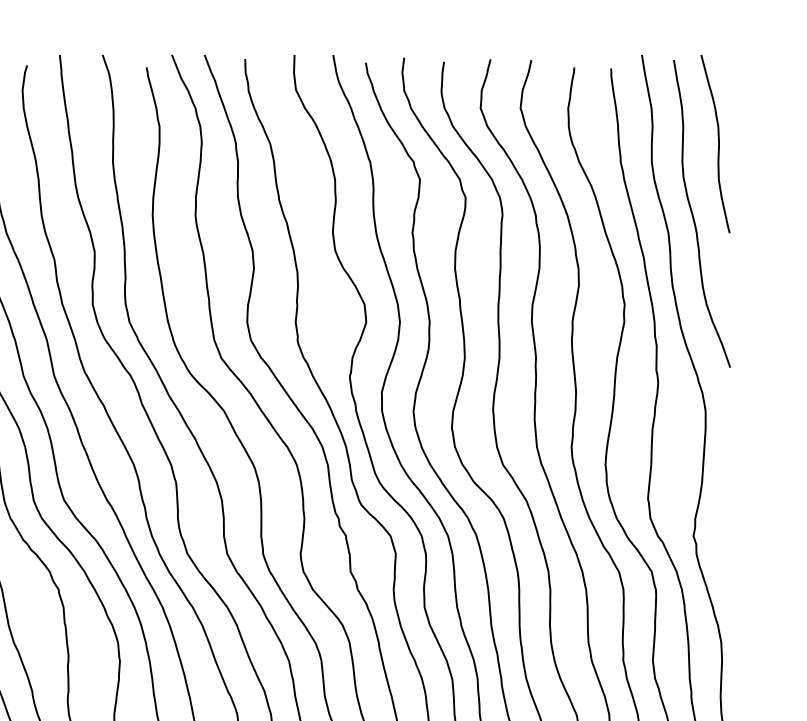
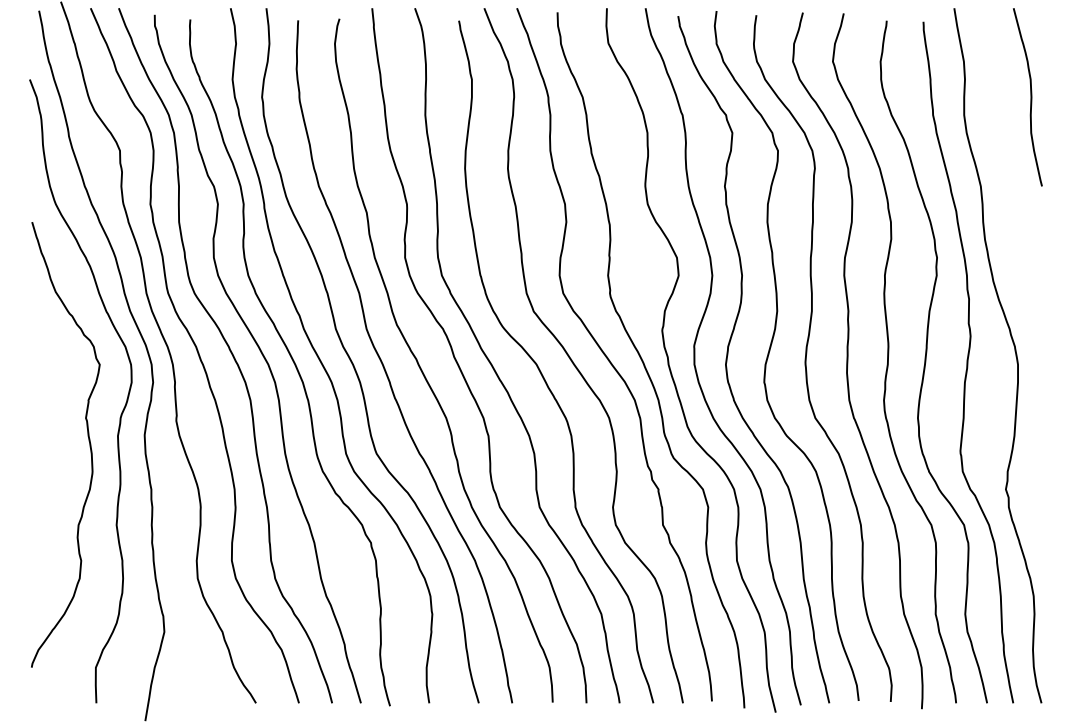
curve: (694, 216) -> (1006, 169), removed

